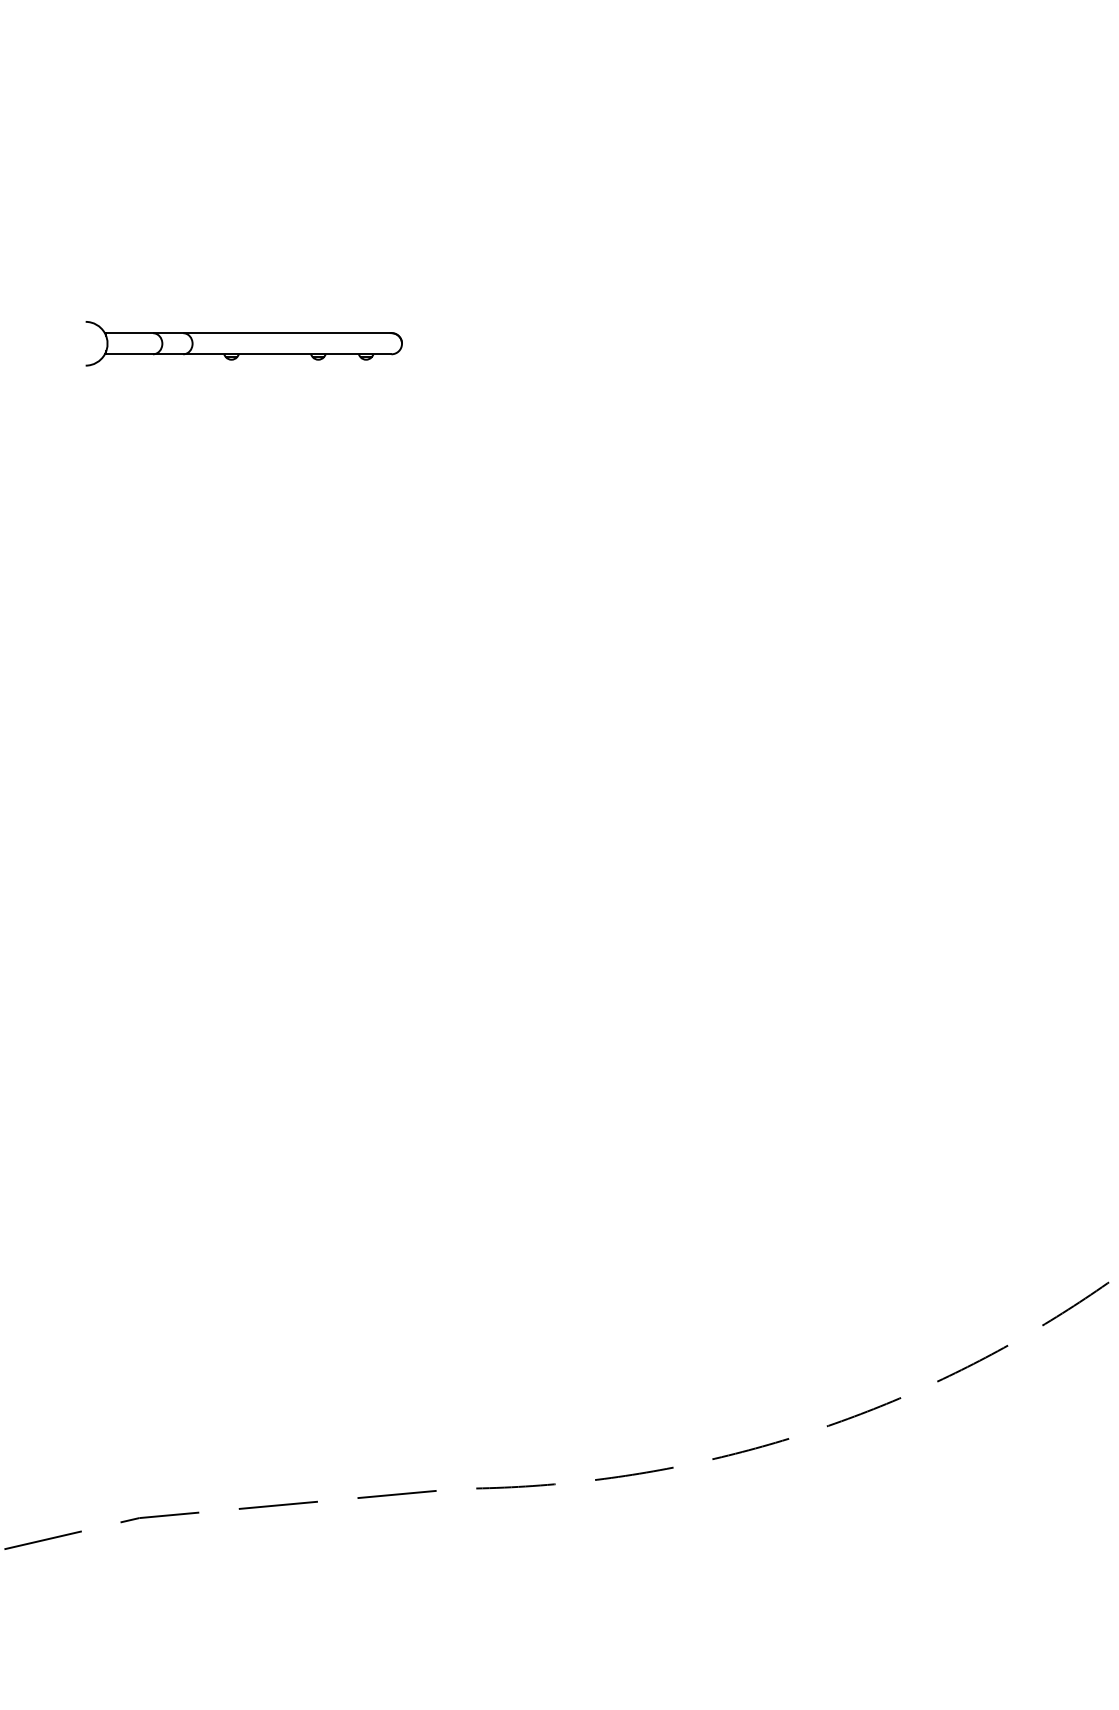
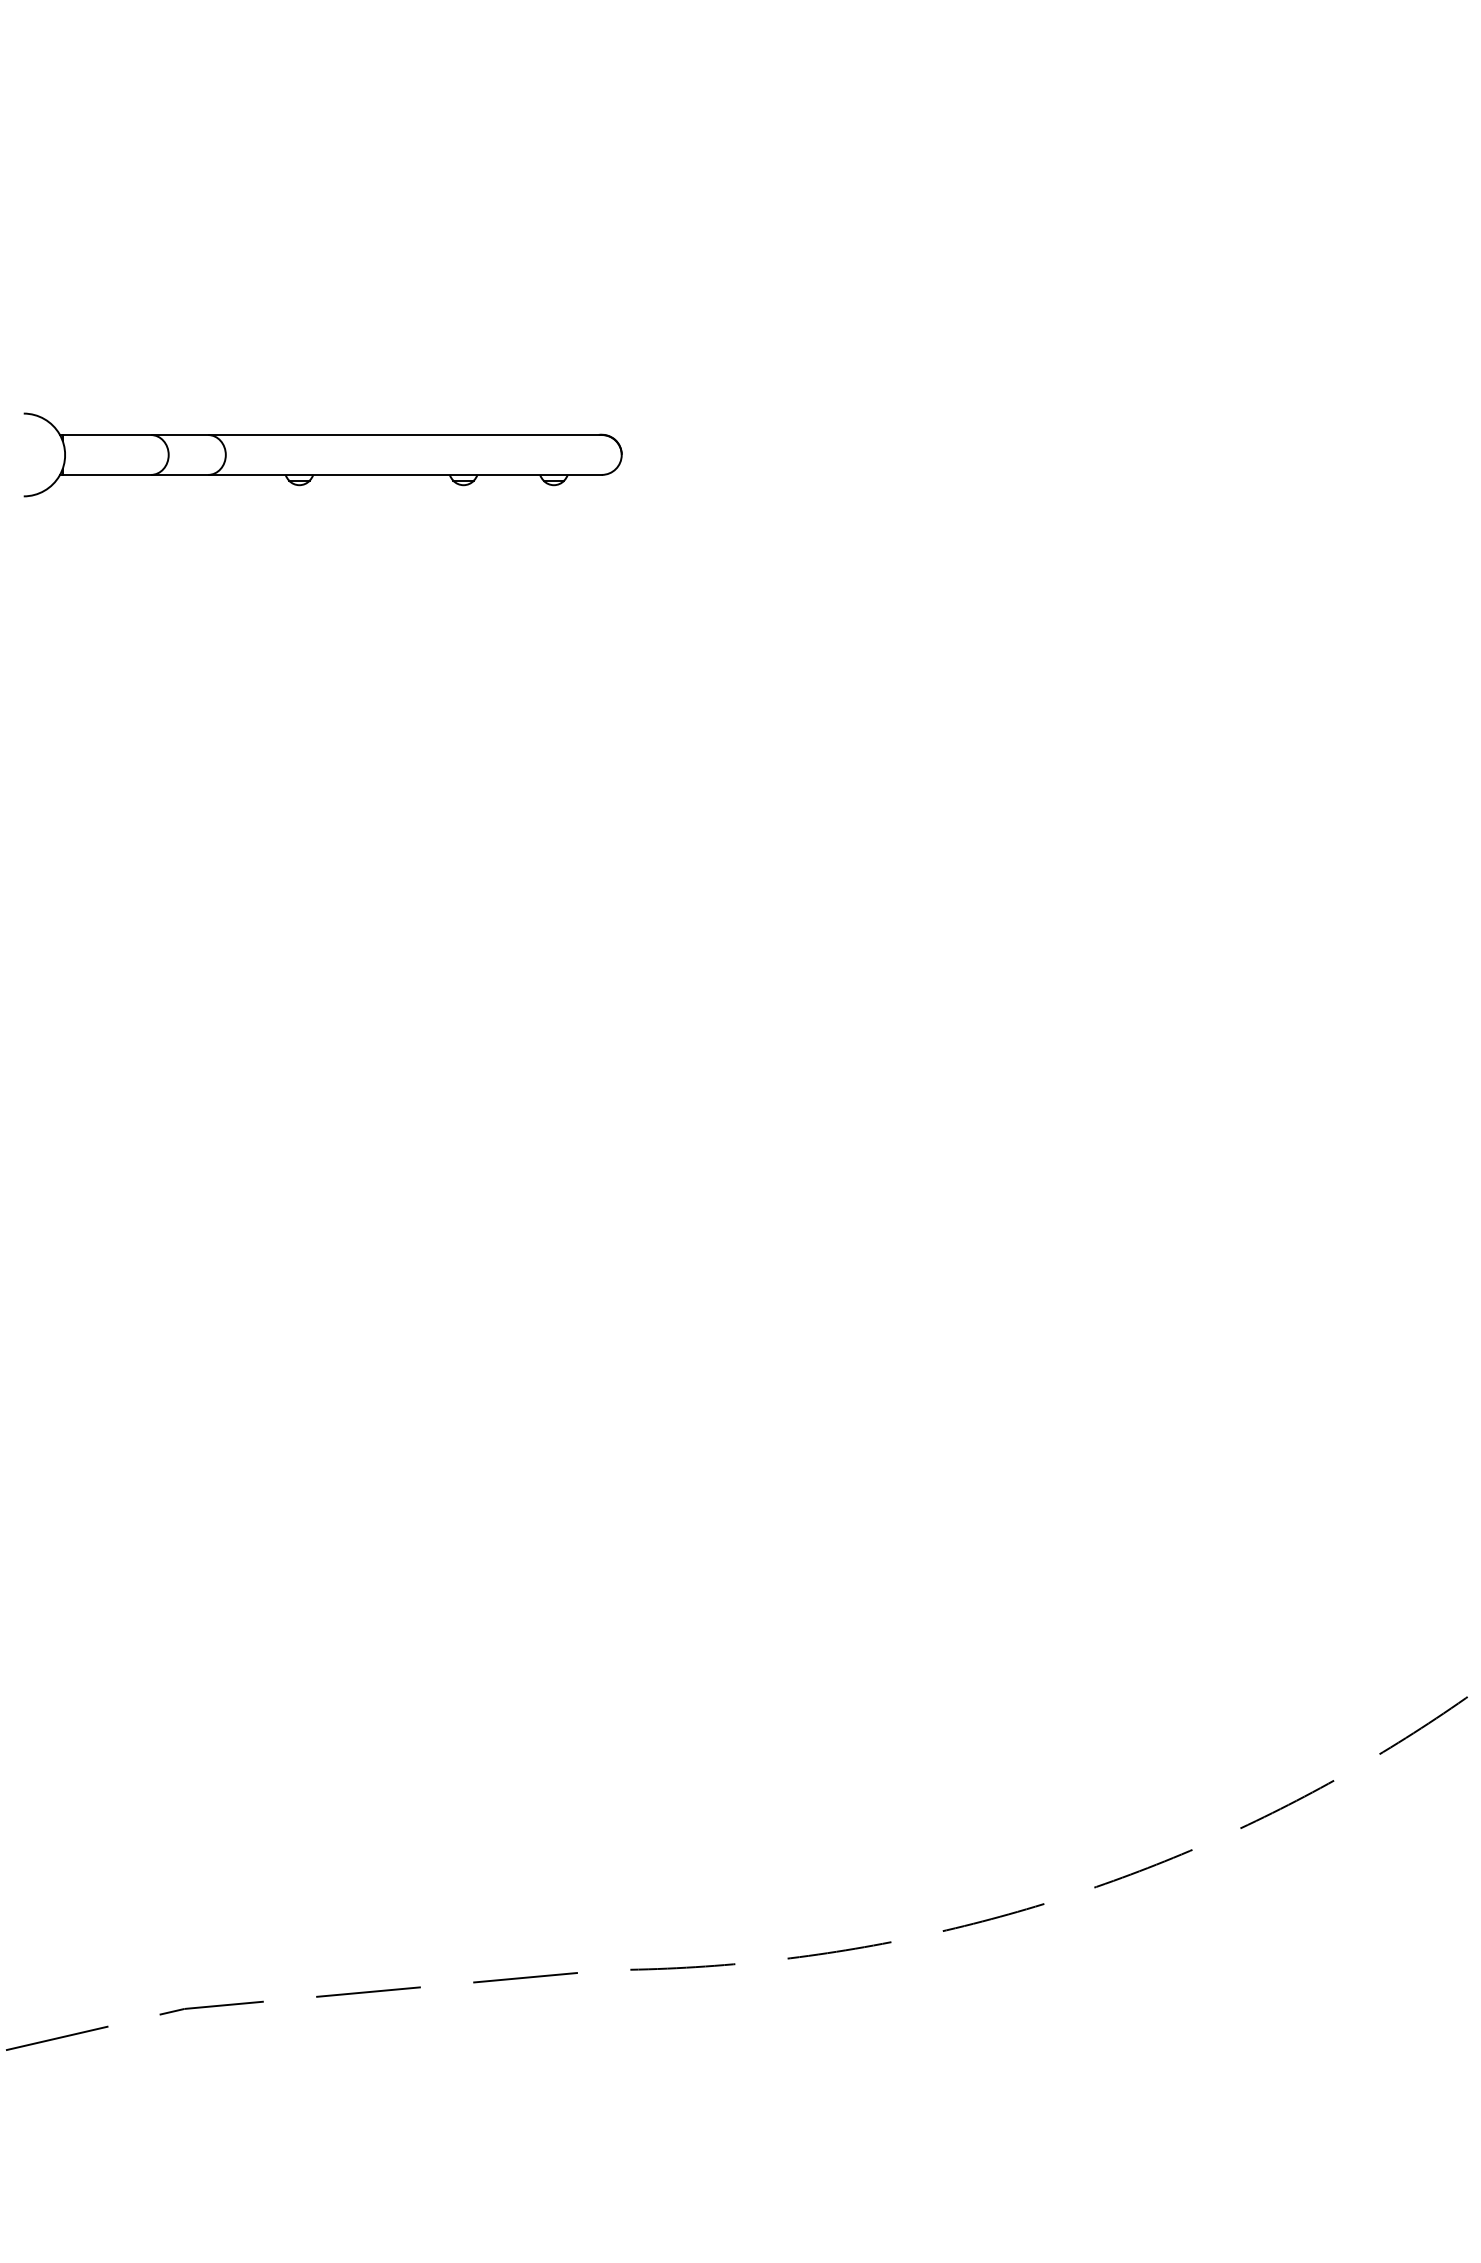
part: (243, 343) -> (322, 454), size x1.43

